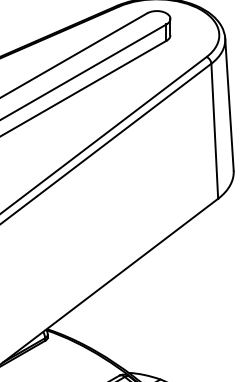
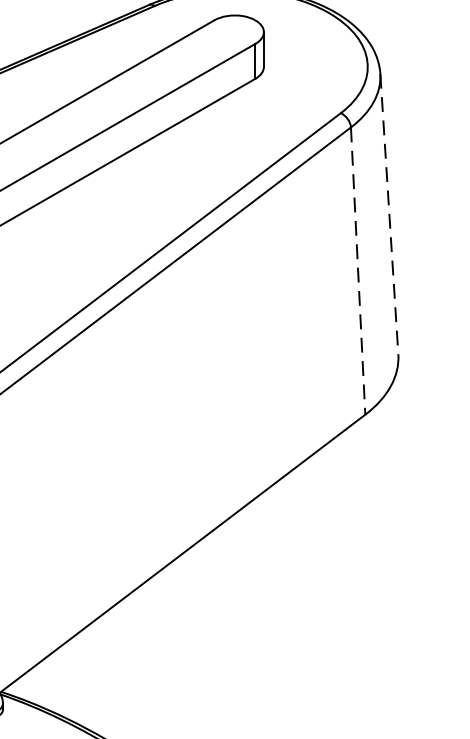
line: (229, 104) -> (389, 214), solid -> dashed
line: (214, 131) -> (357, 271), solid -> dashed

